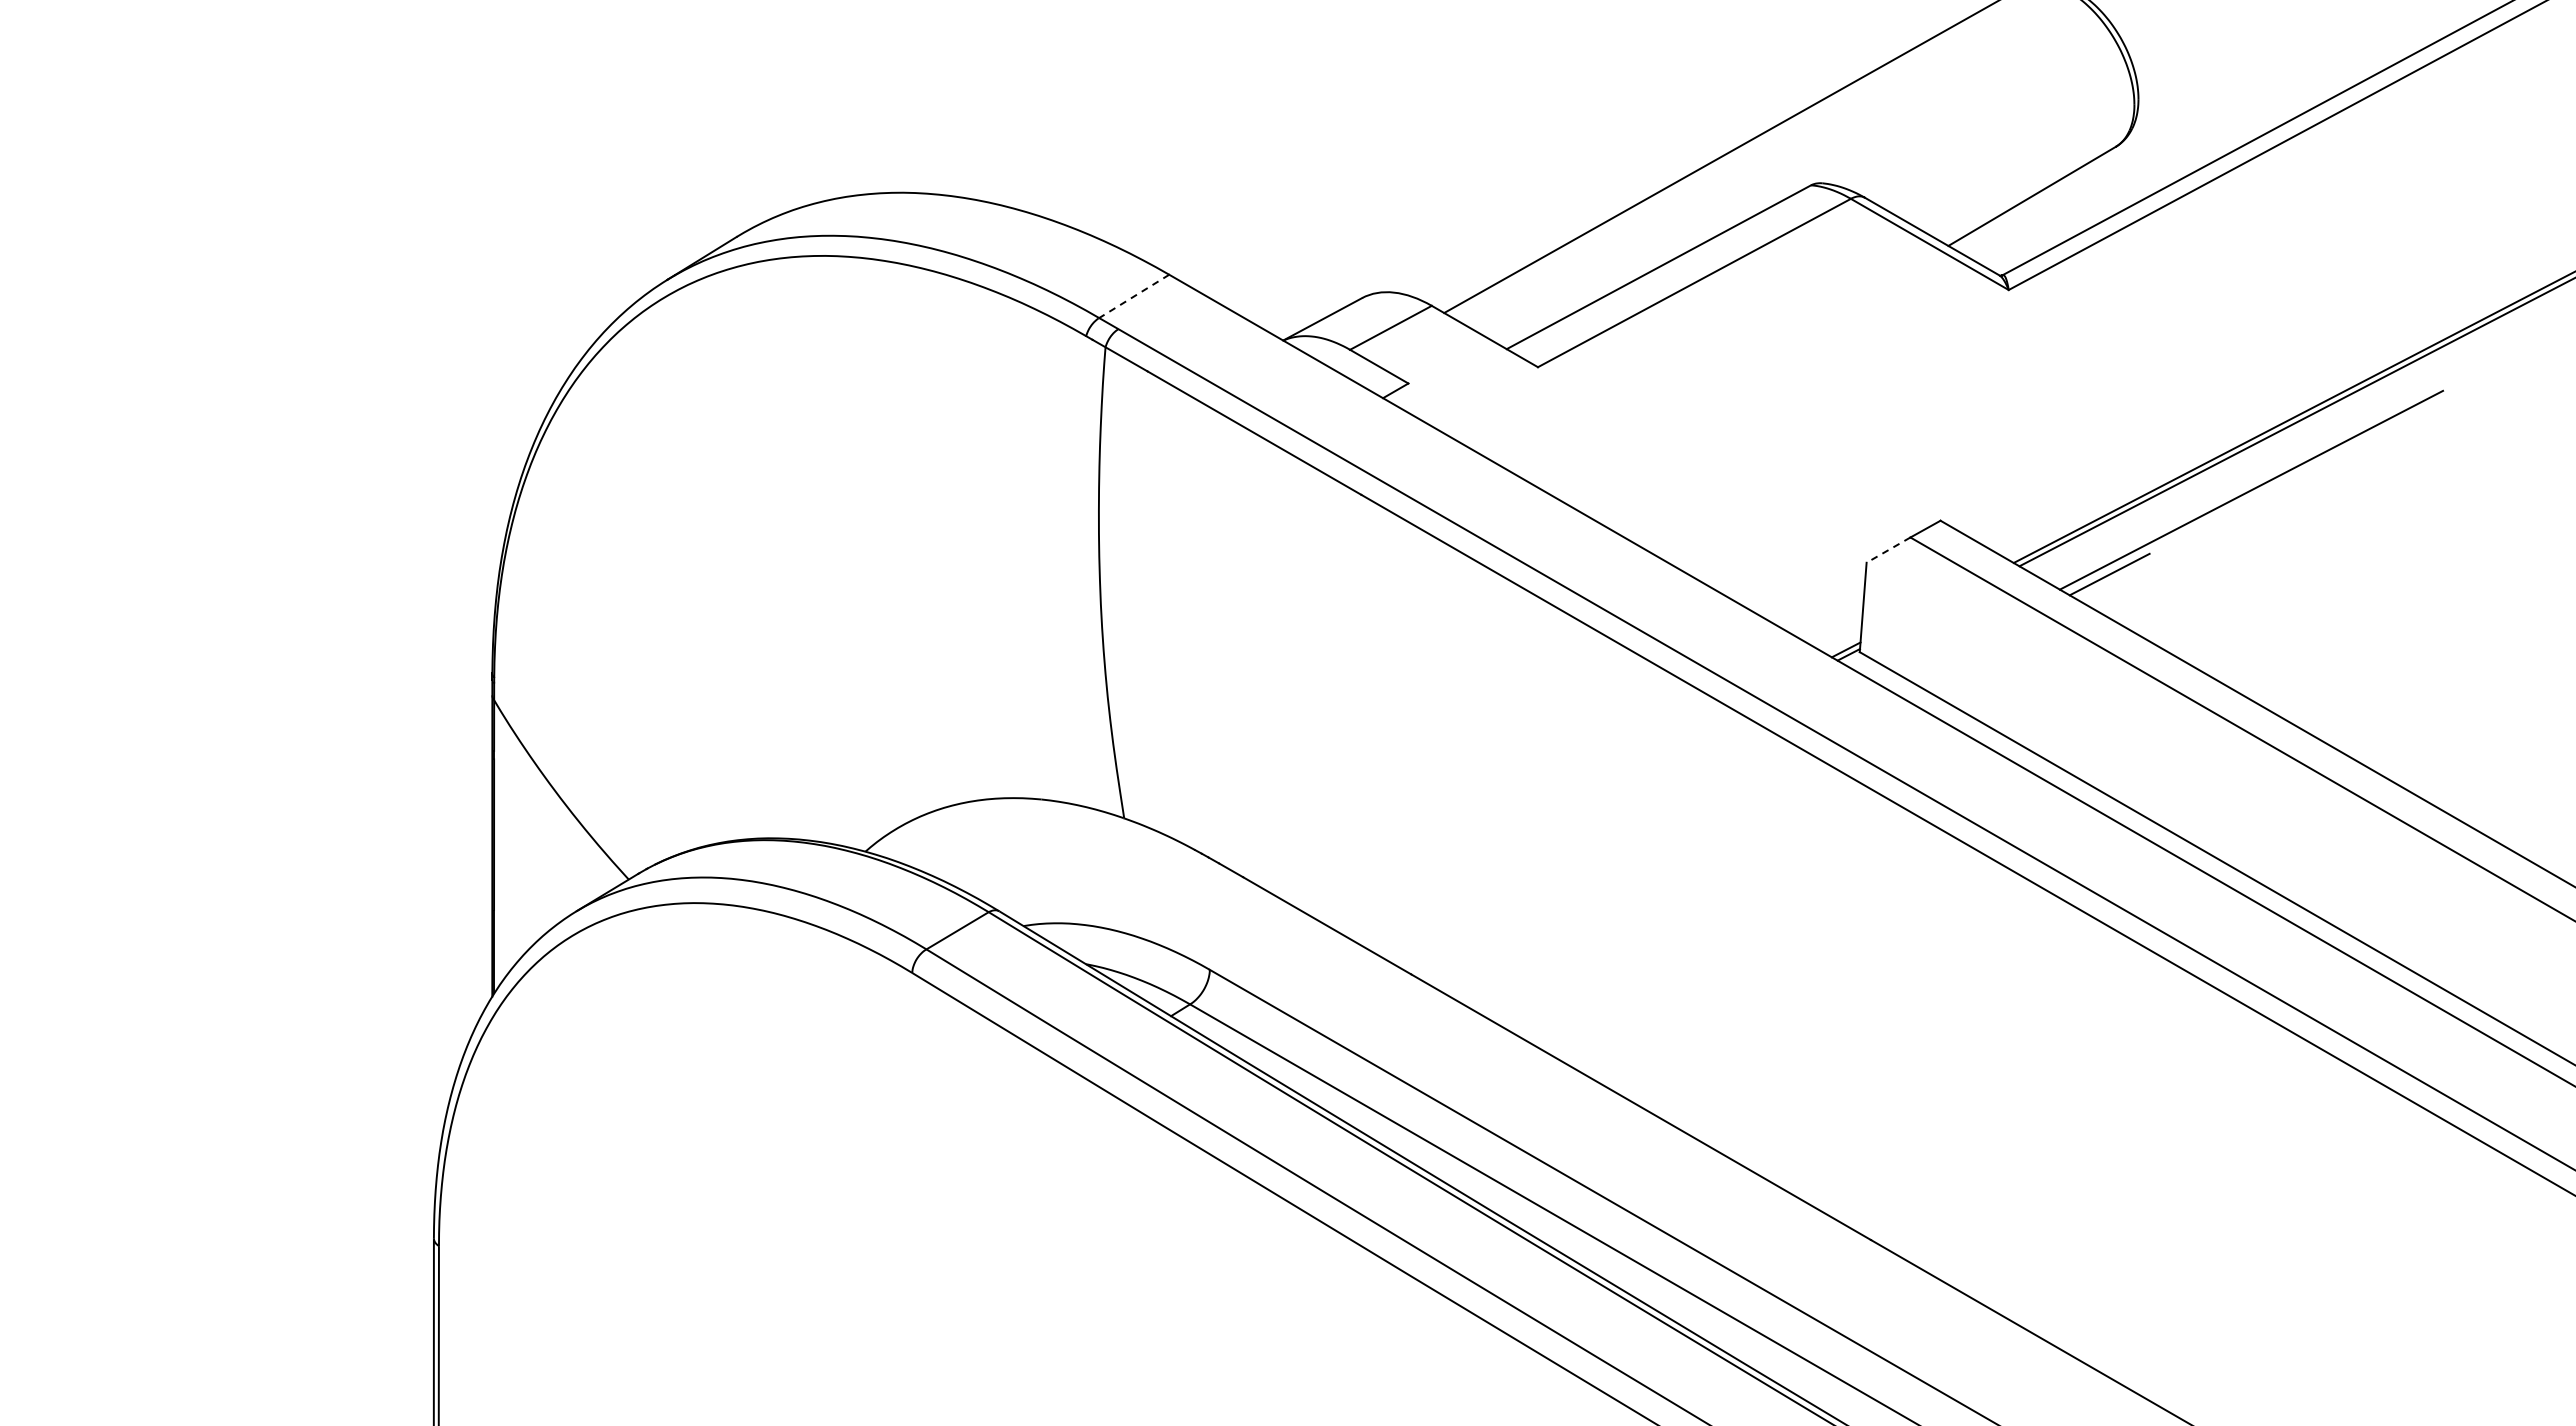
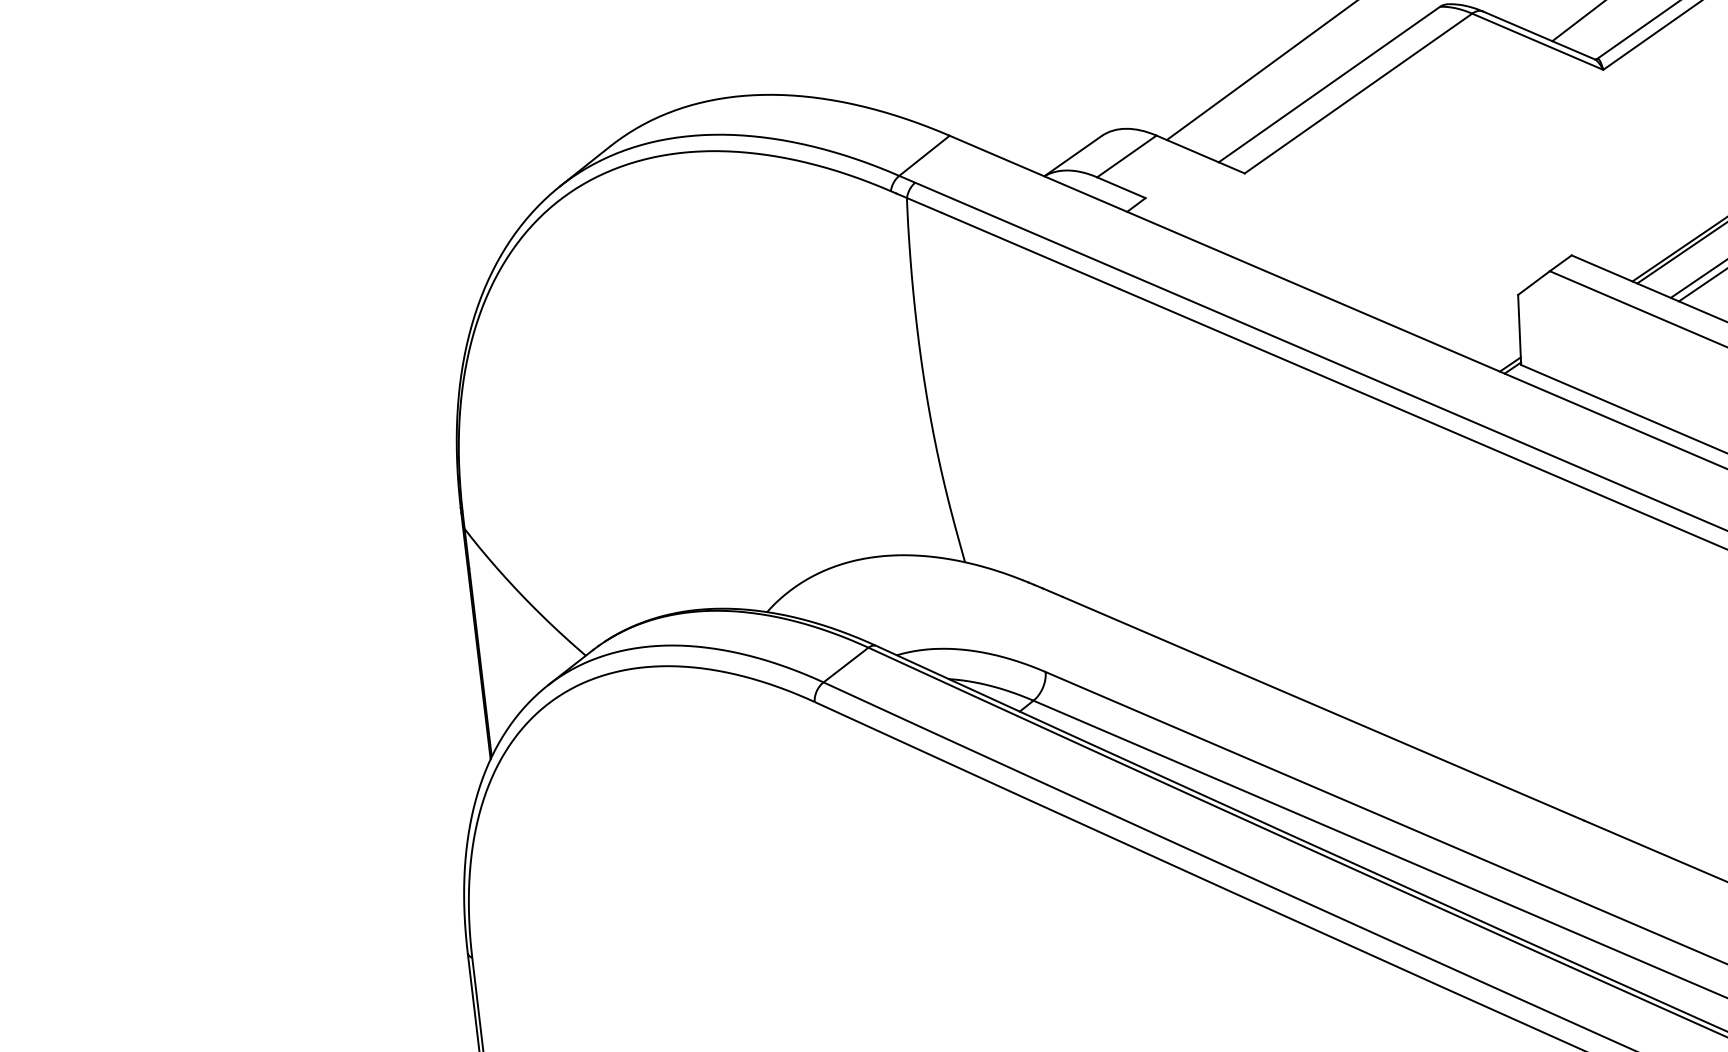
line: (1133, 296) -> (923, 155), dashed -> solid
line: (1888, 550) -> (1534, 283), dashed -> solid

